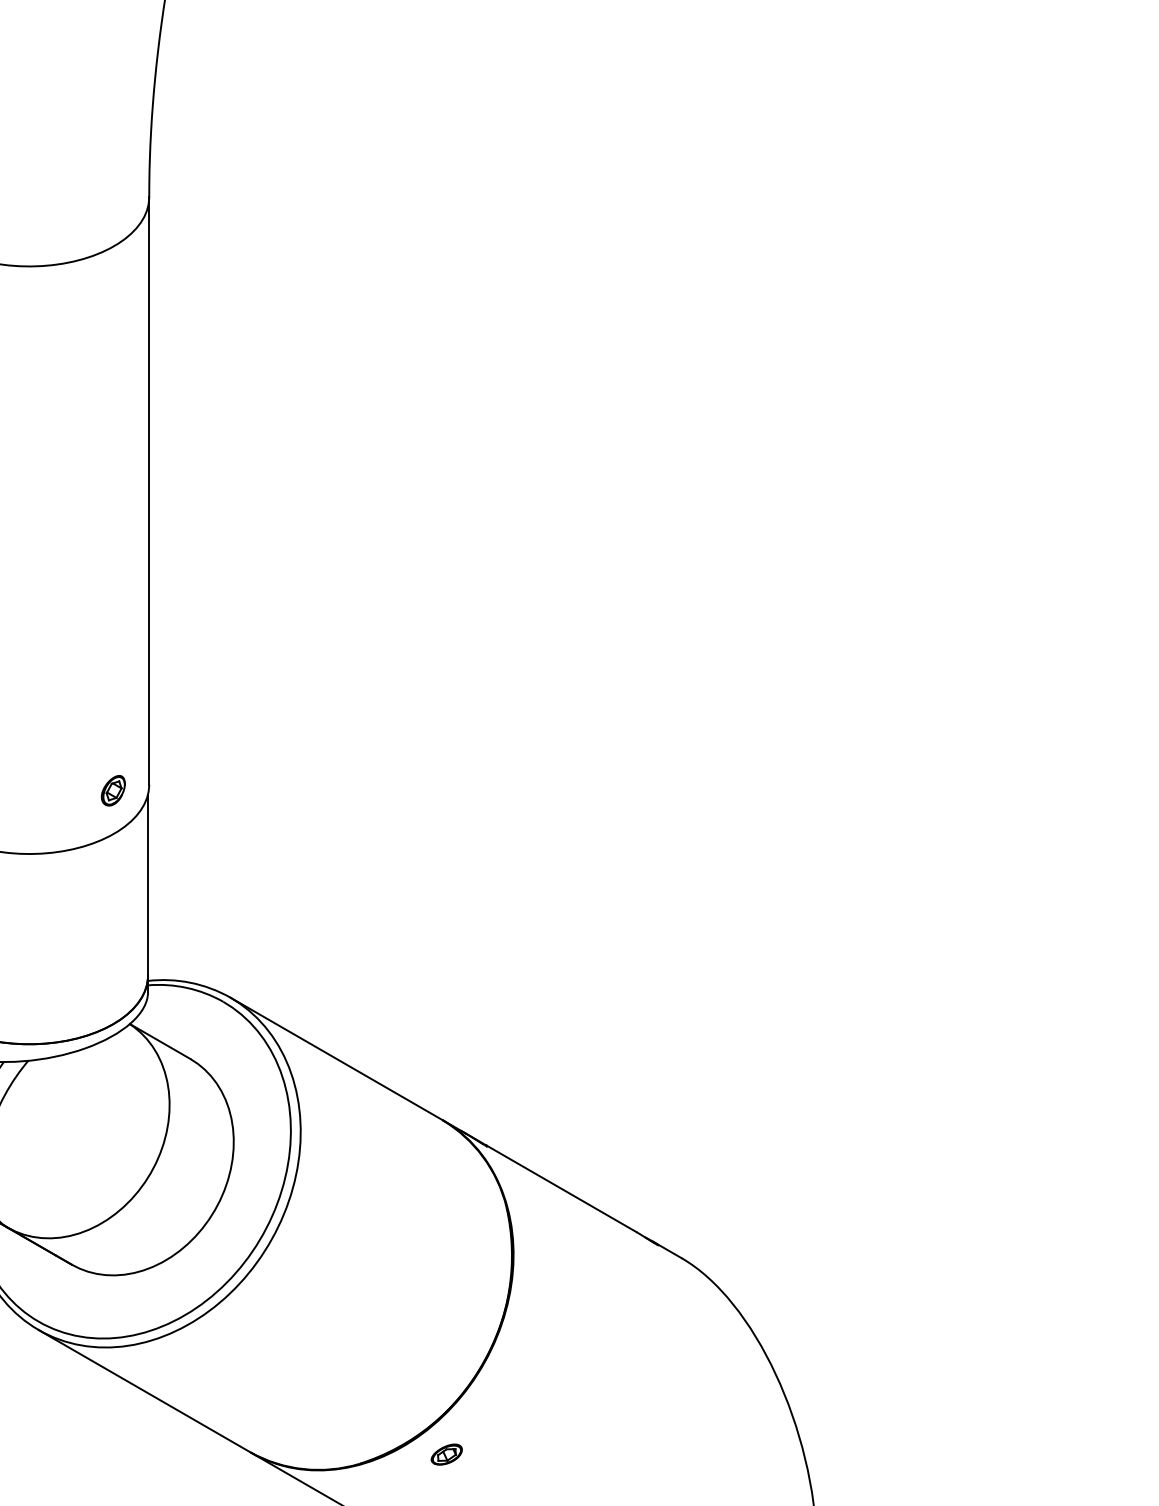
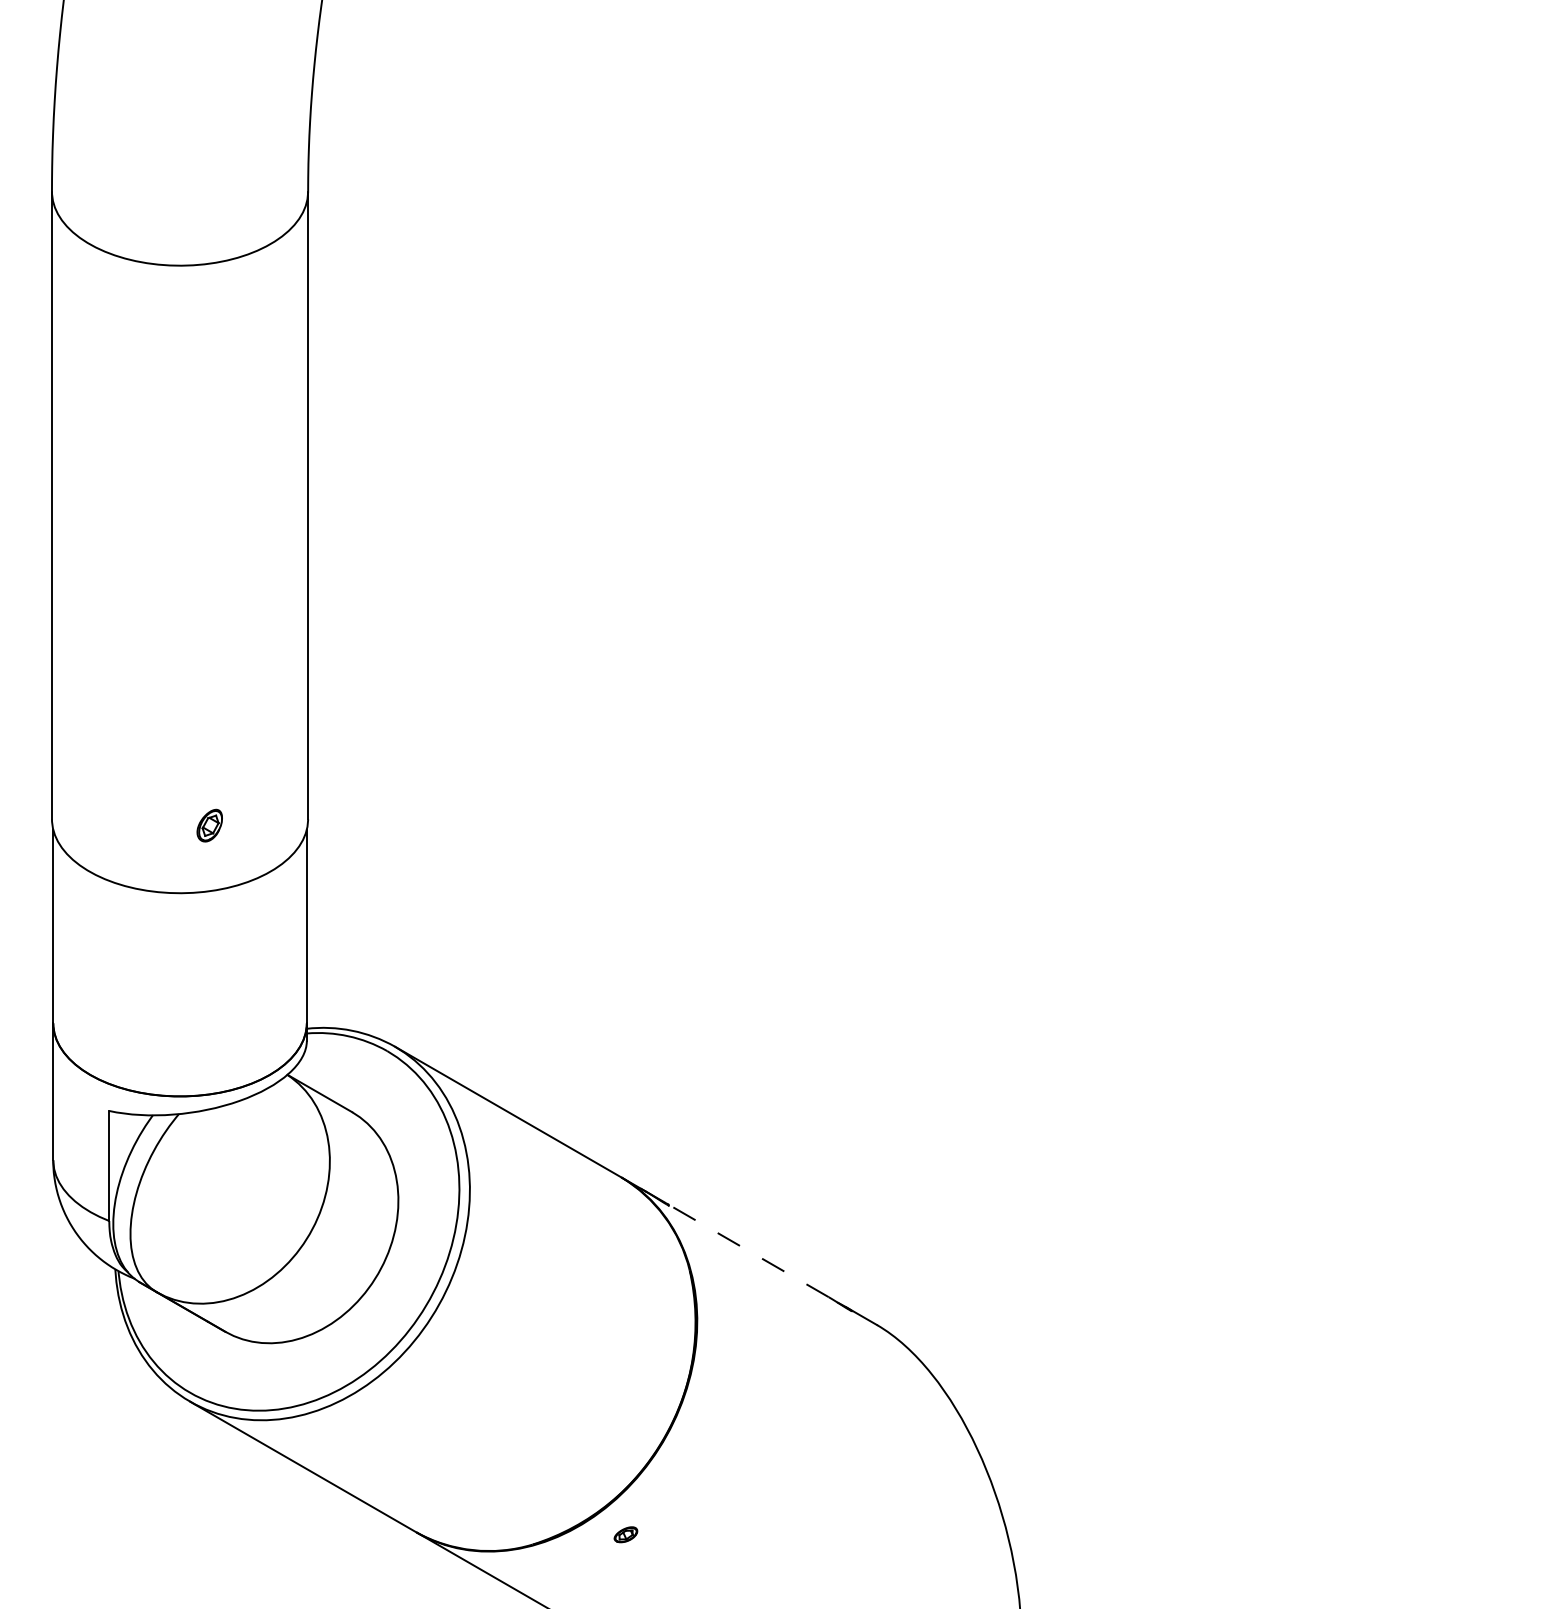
part: (113, 790) -> (209, 825), moved
line: (561, 1188) -> (748, 1250), solid -> dashed
part: (446, 1454) -> (625, 1534), size x0.7

